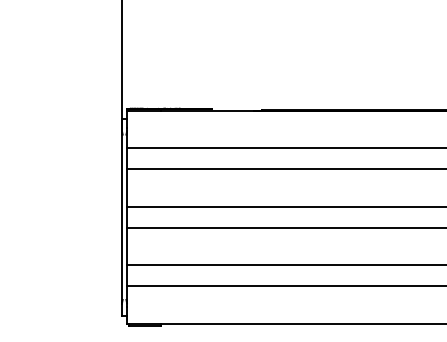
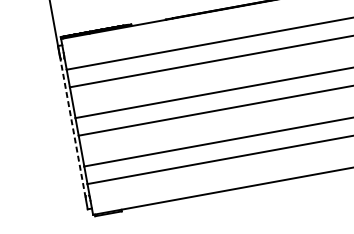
line: (121, 217) -> (72, 127), solid -> dashed

